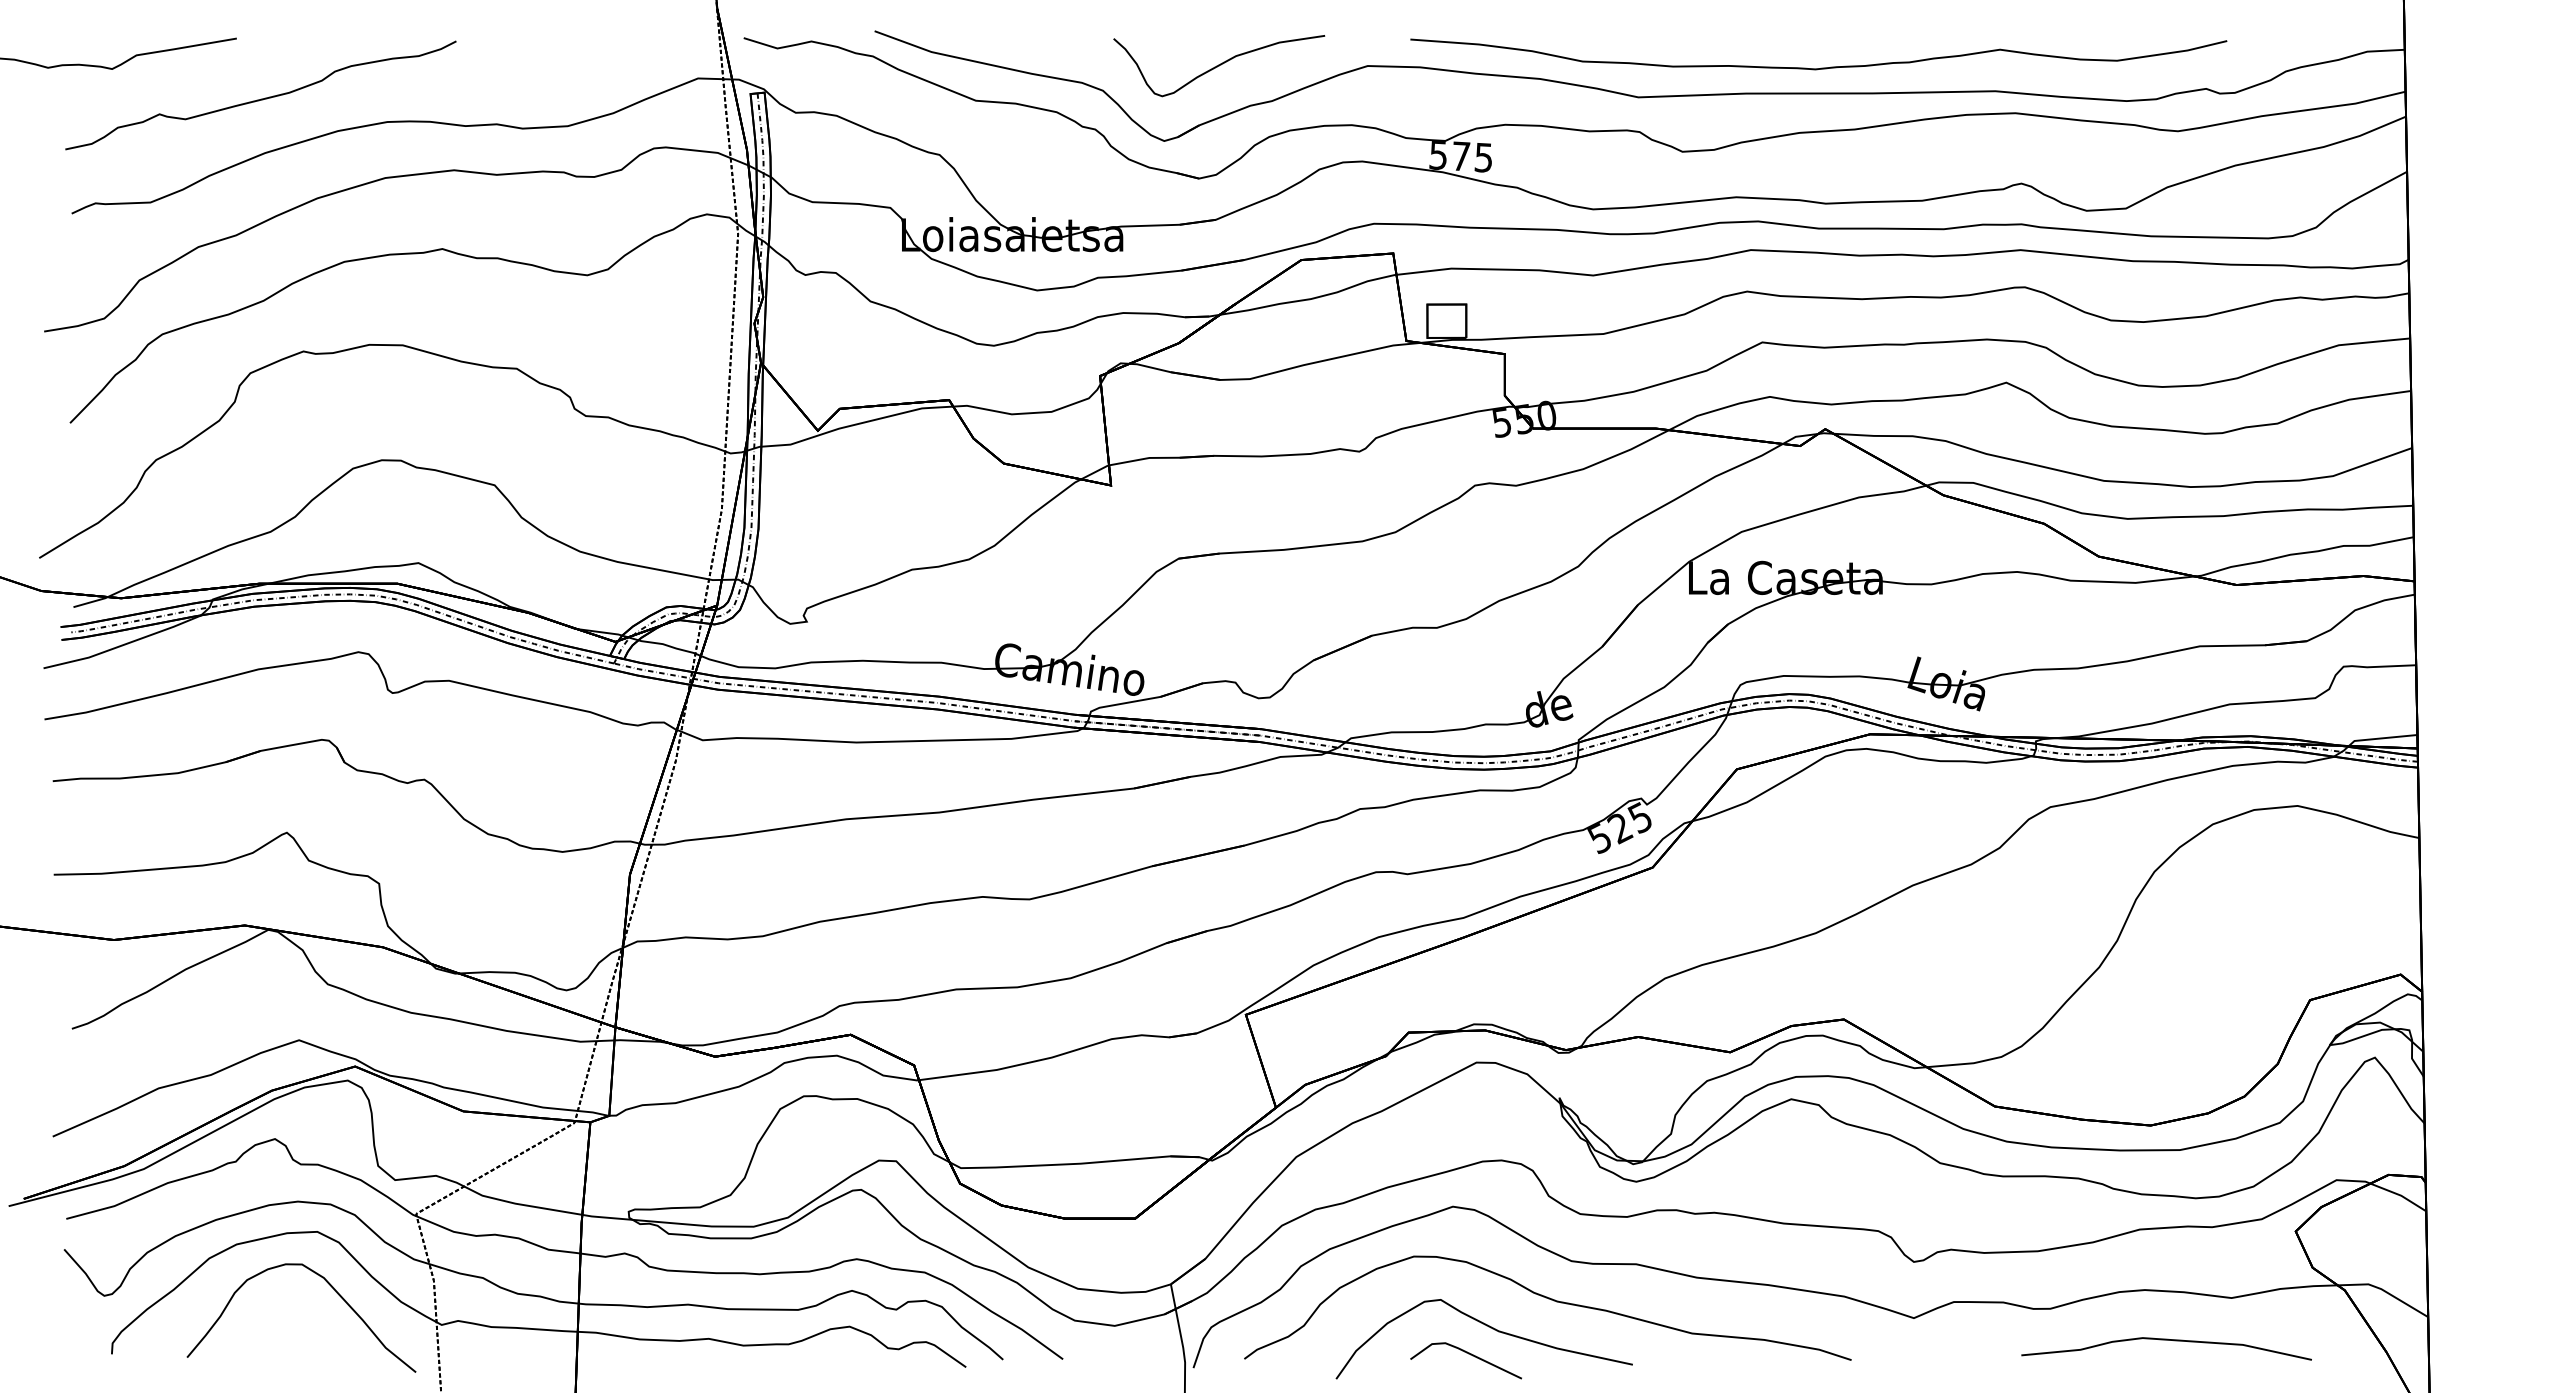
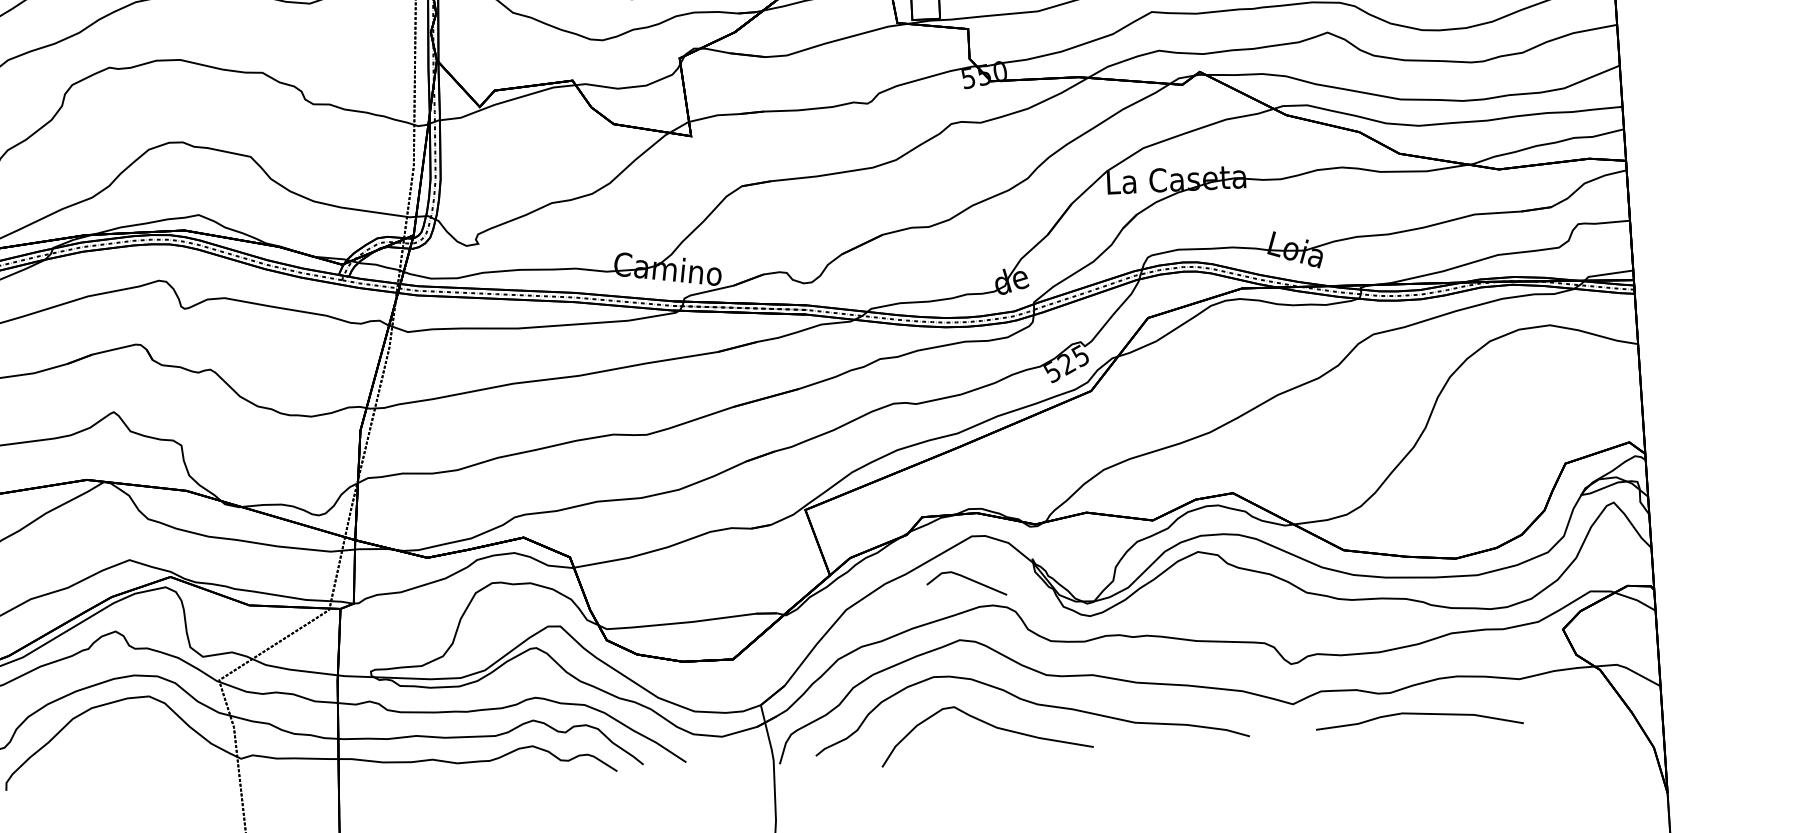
curve: (331, 1287) -> (161, 735), removed
curve: (2166, 1340) -> (1419, 714), moved
line: (1468, 1354) -> (968, 579), moved

